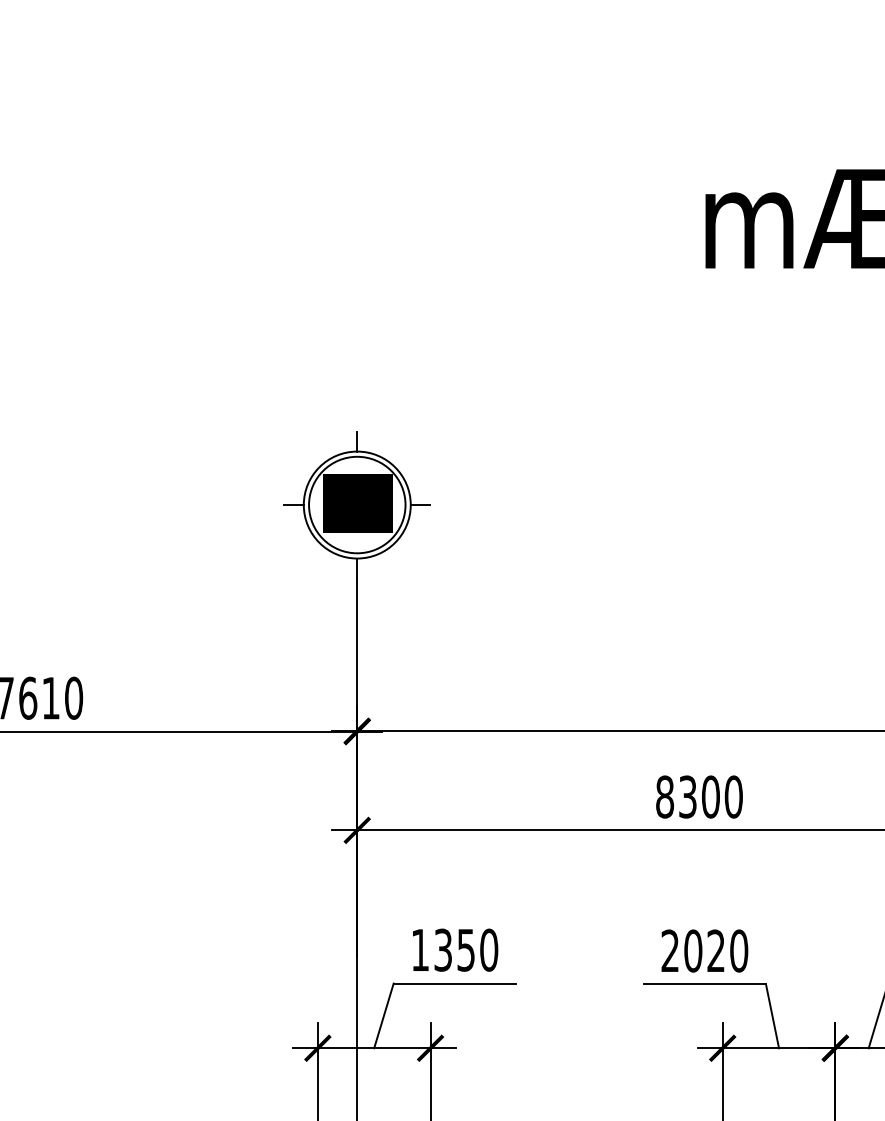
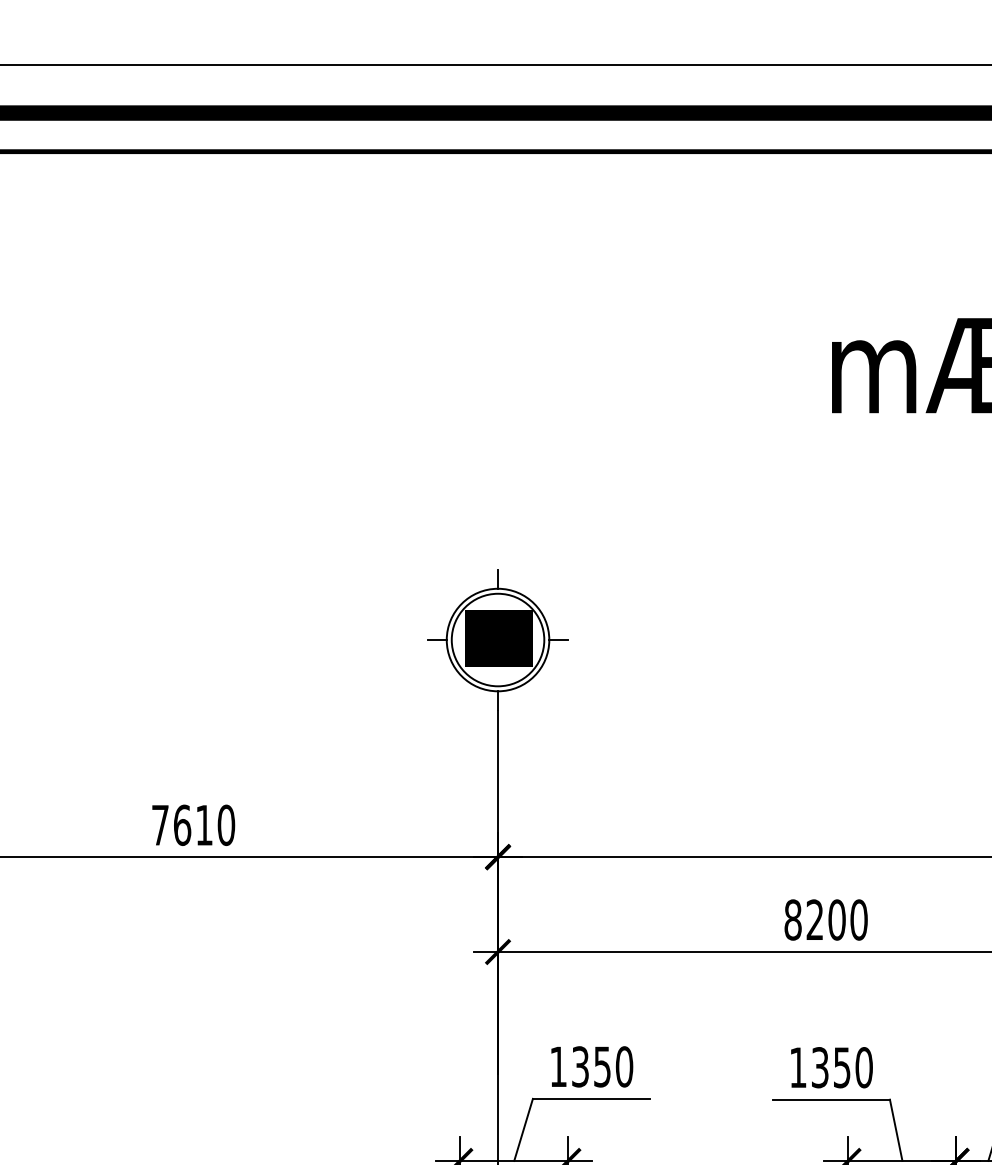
text: (687, 796) -> (814, 919), 8300 -> 8200
text: (692, 950) -> (819, 1067), 2020 -> 1350

